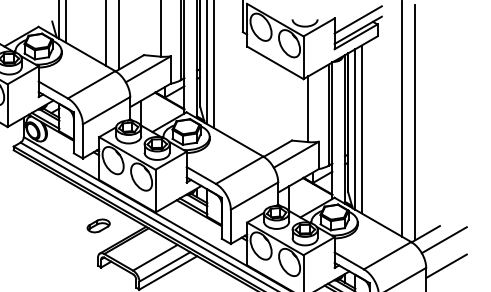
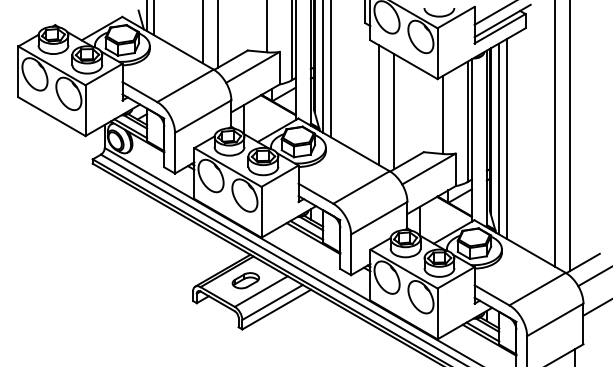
line: (254, 101) -> (379, 105), added
line: (267, 106) -> (394, 111), added
part: (98, 225) -> (245, 280), moved

